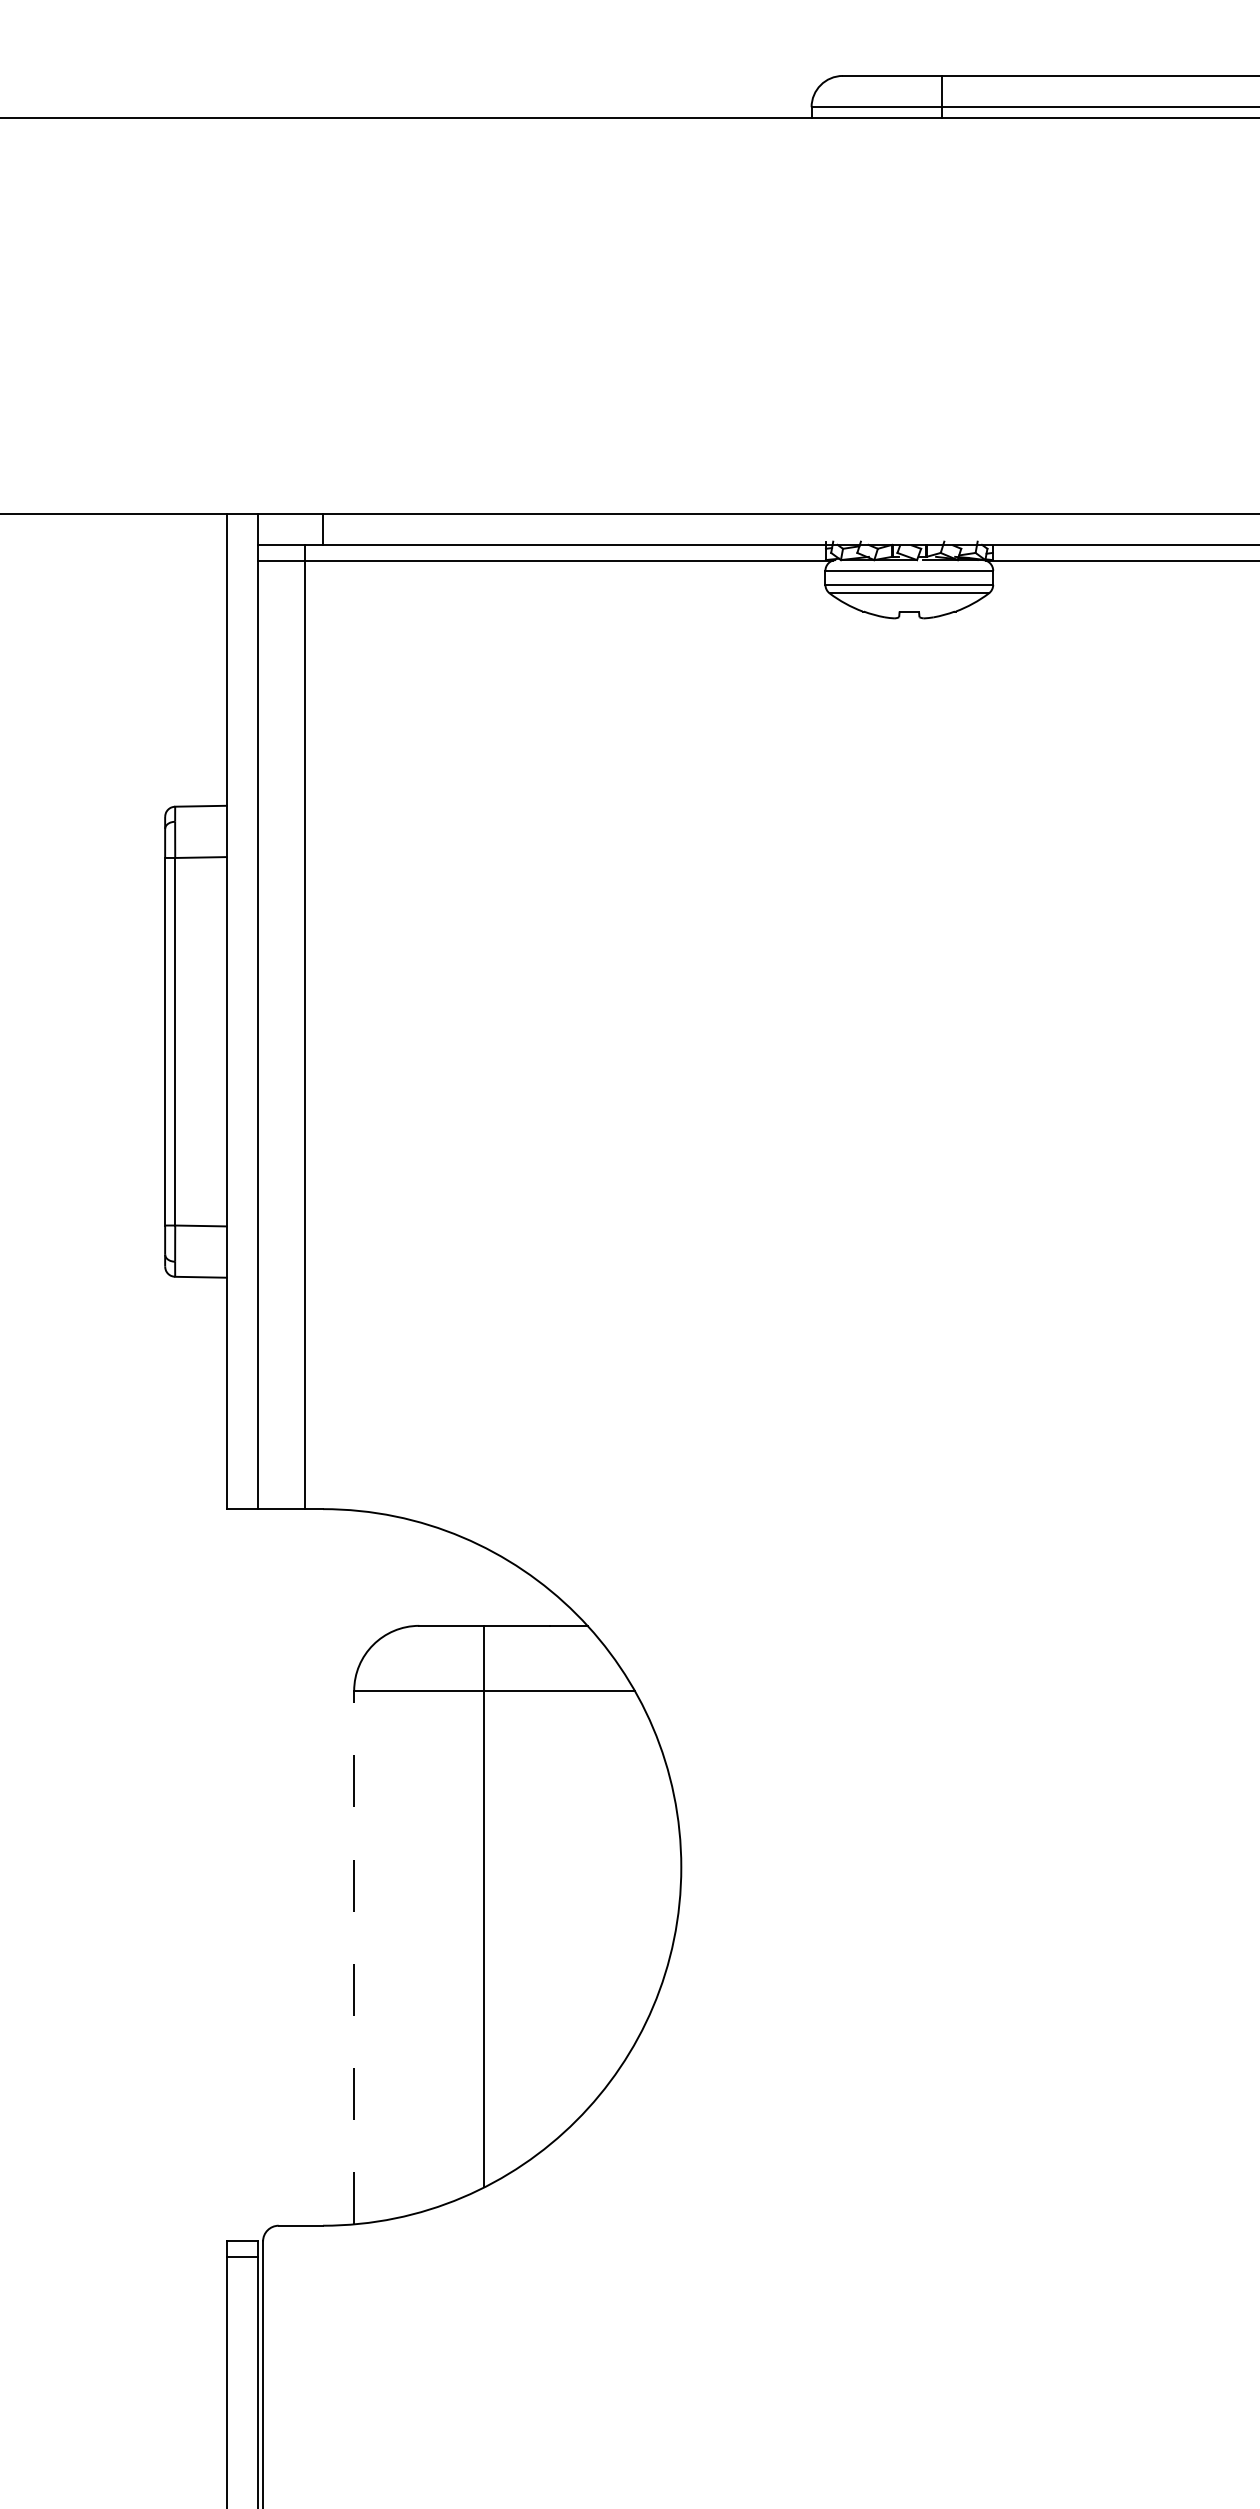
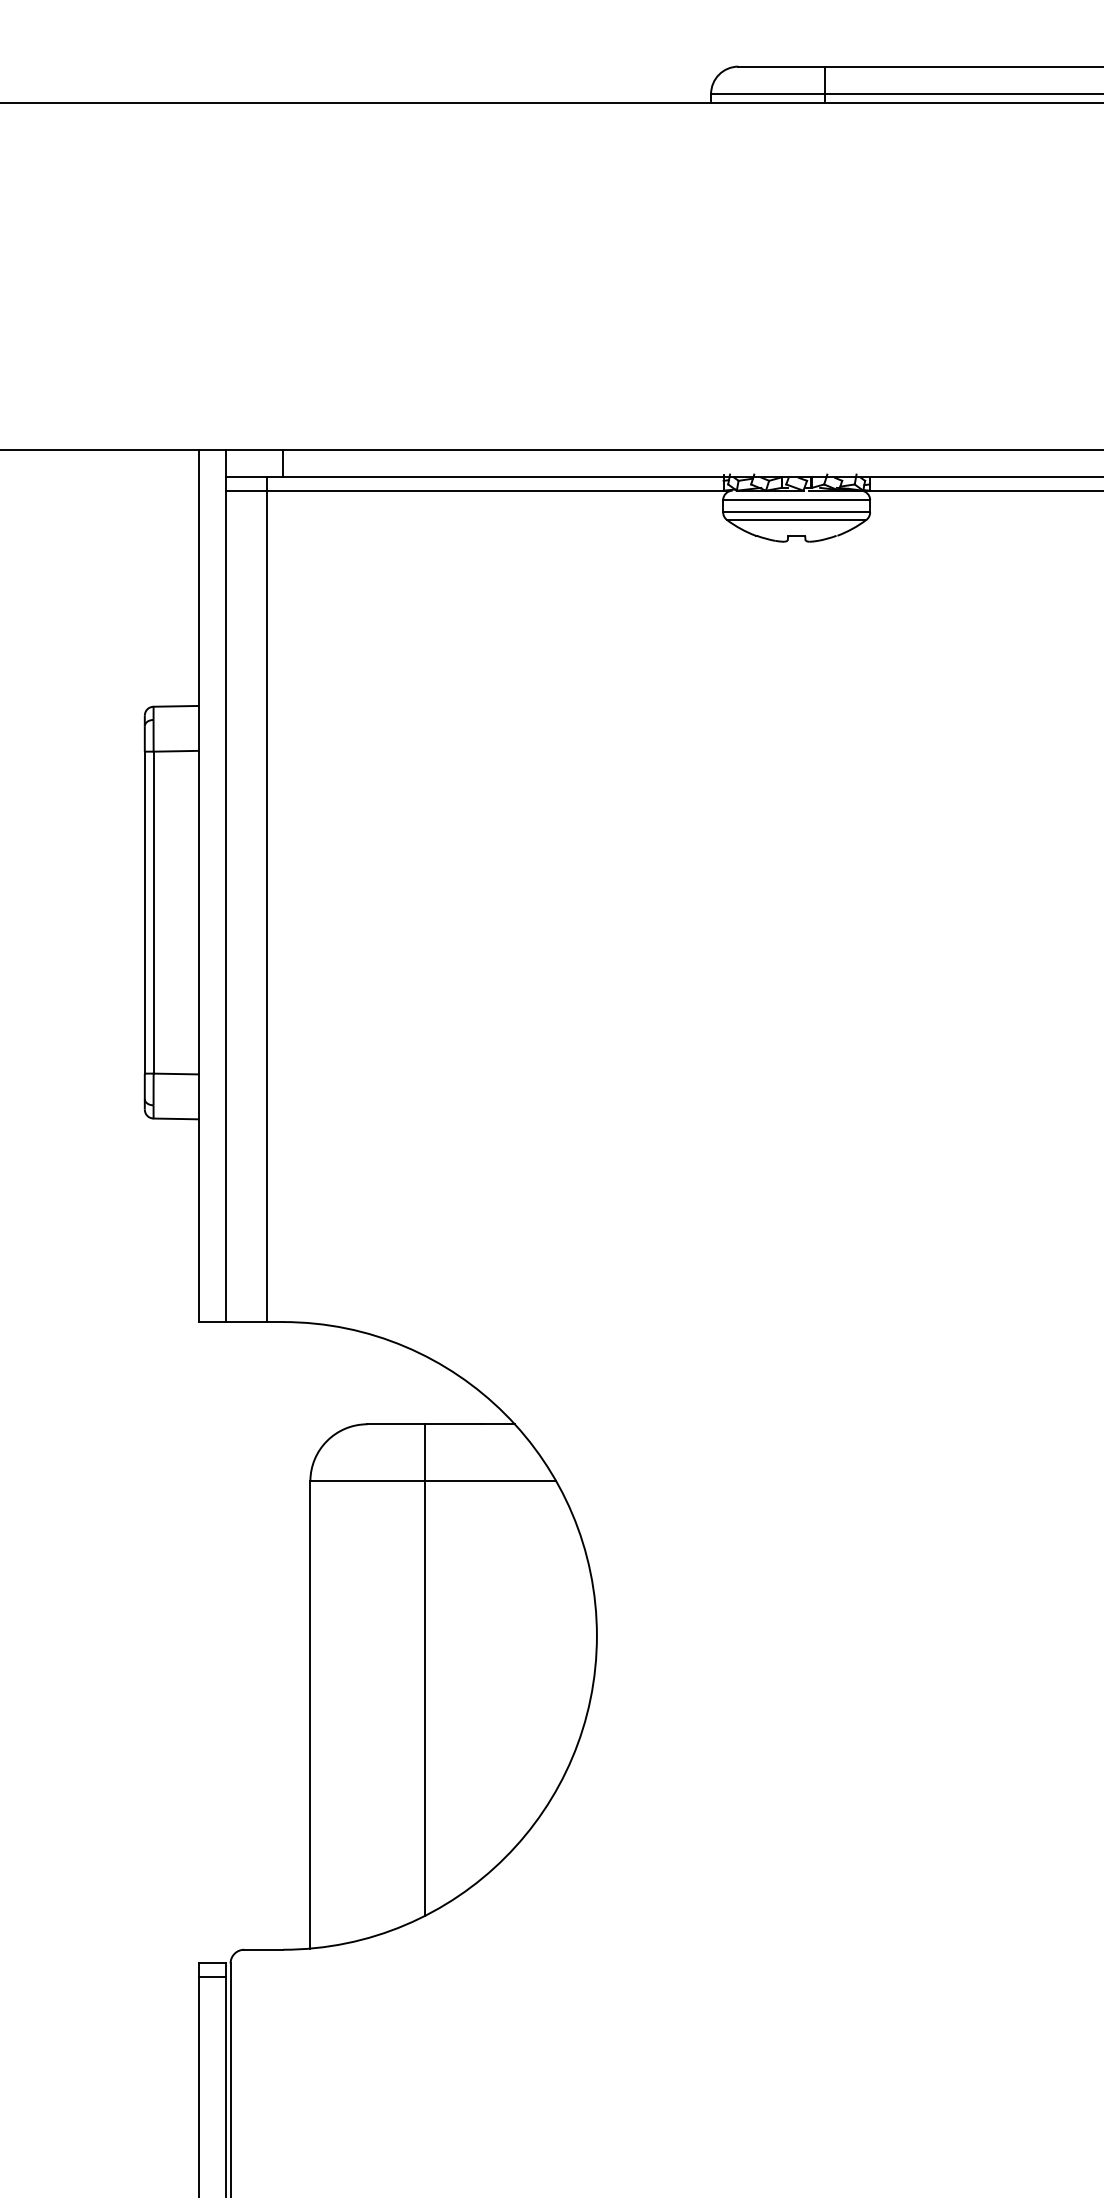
line: (354, 1957) -> (310, 1714), dashed -> solid

